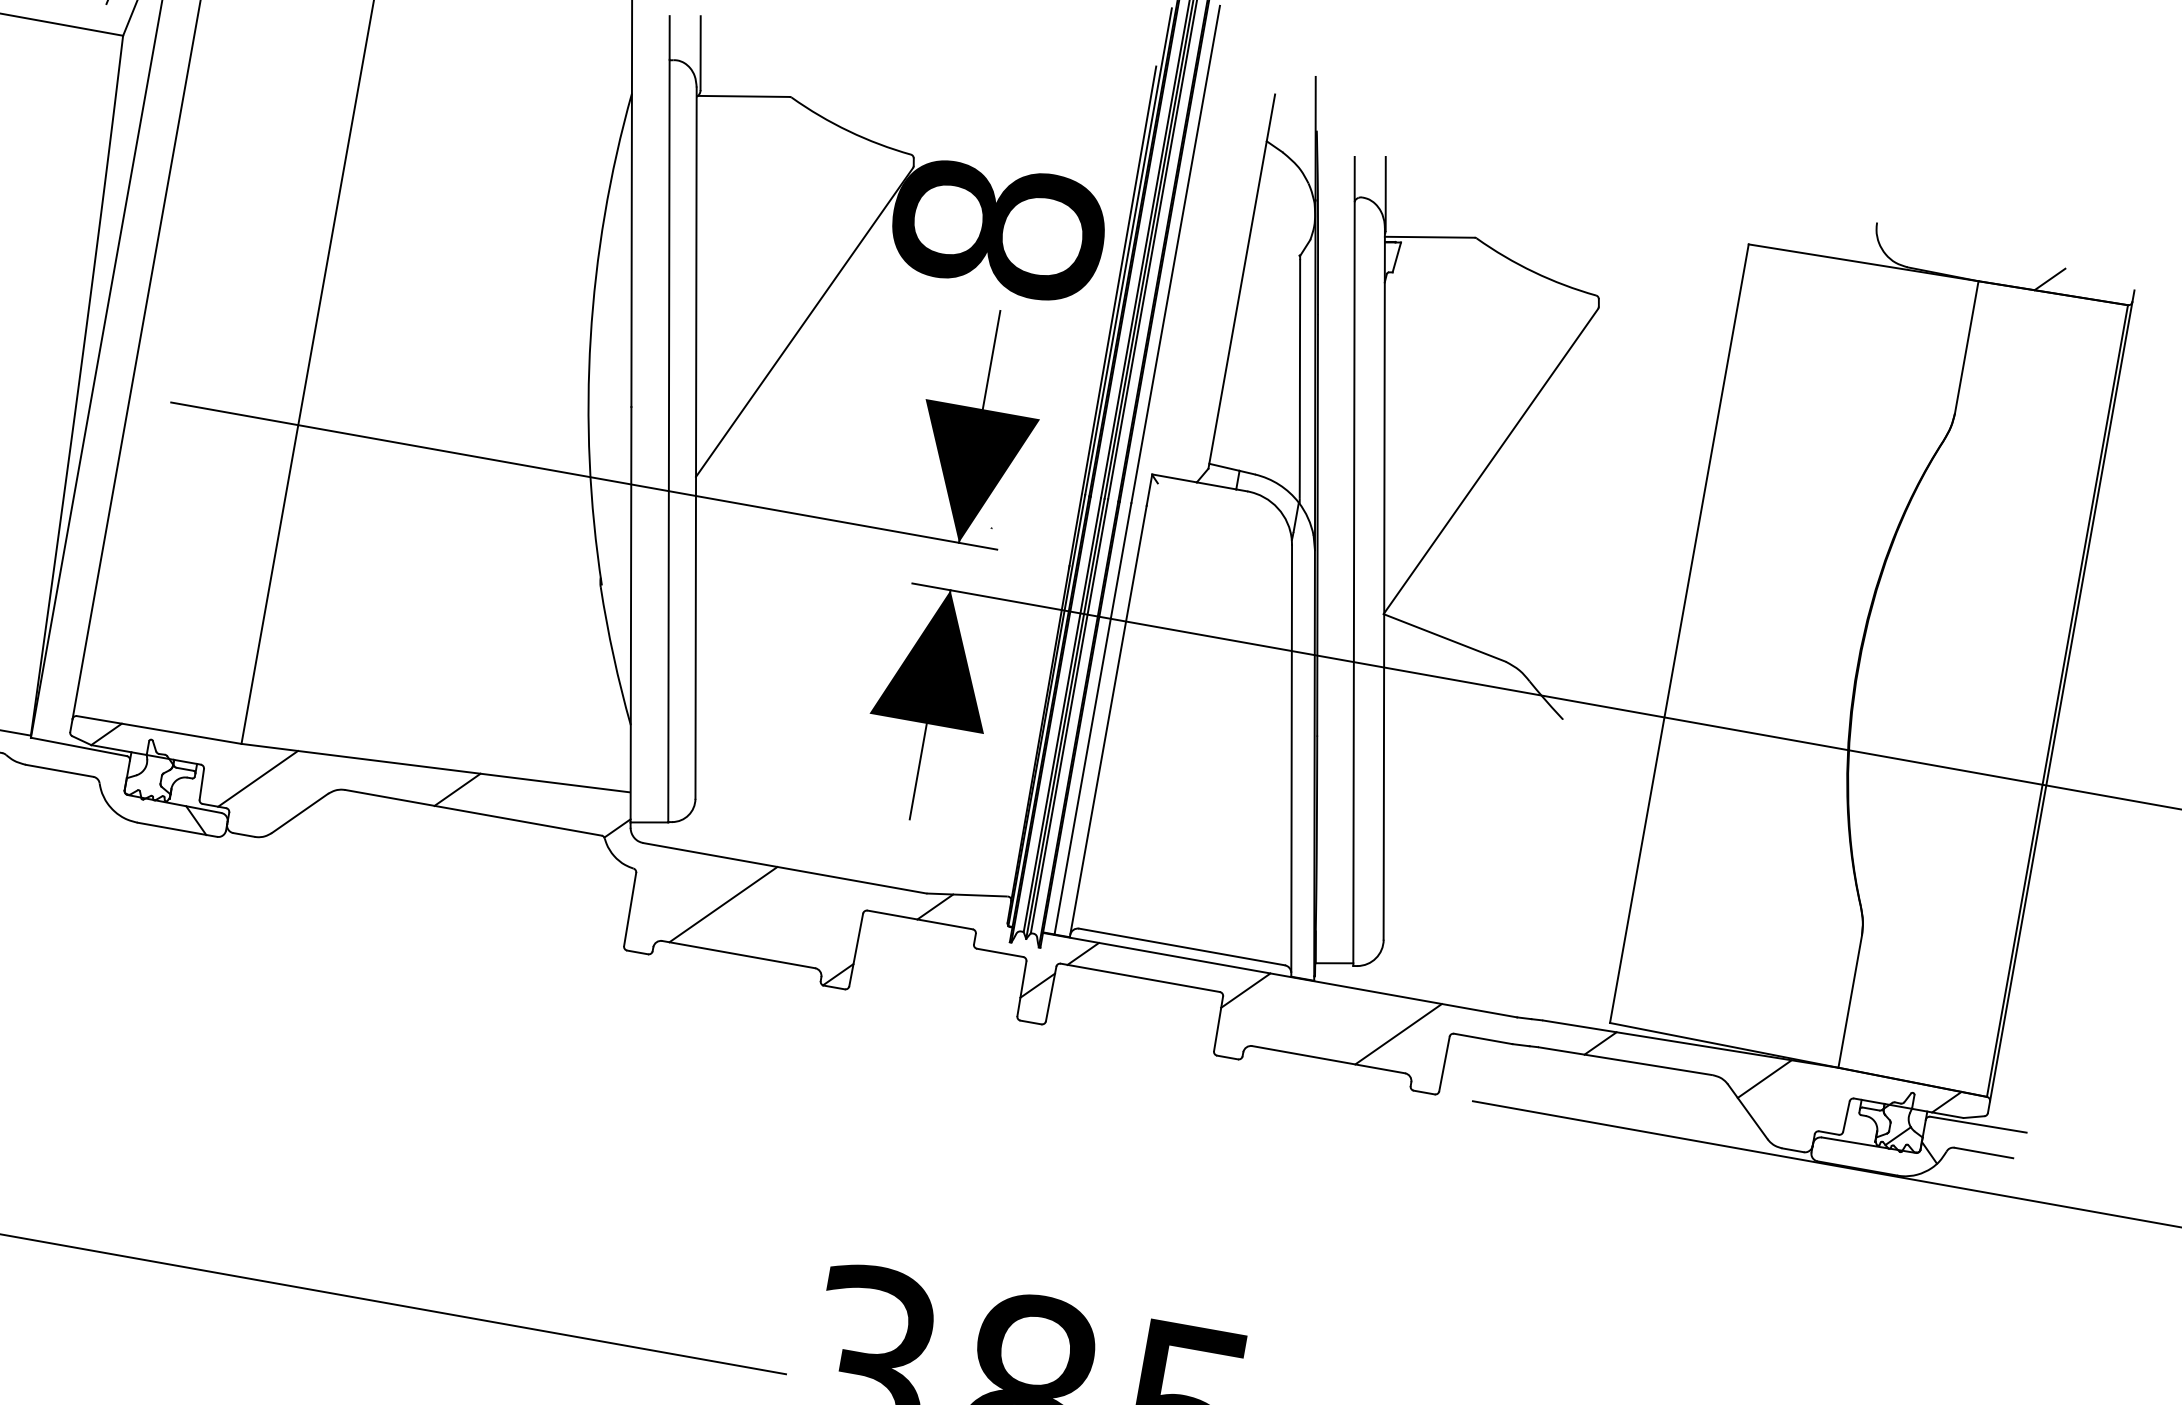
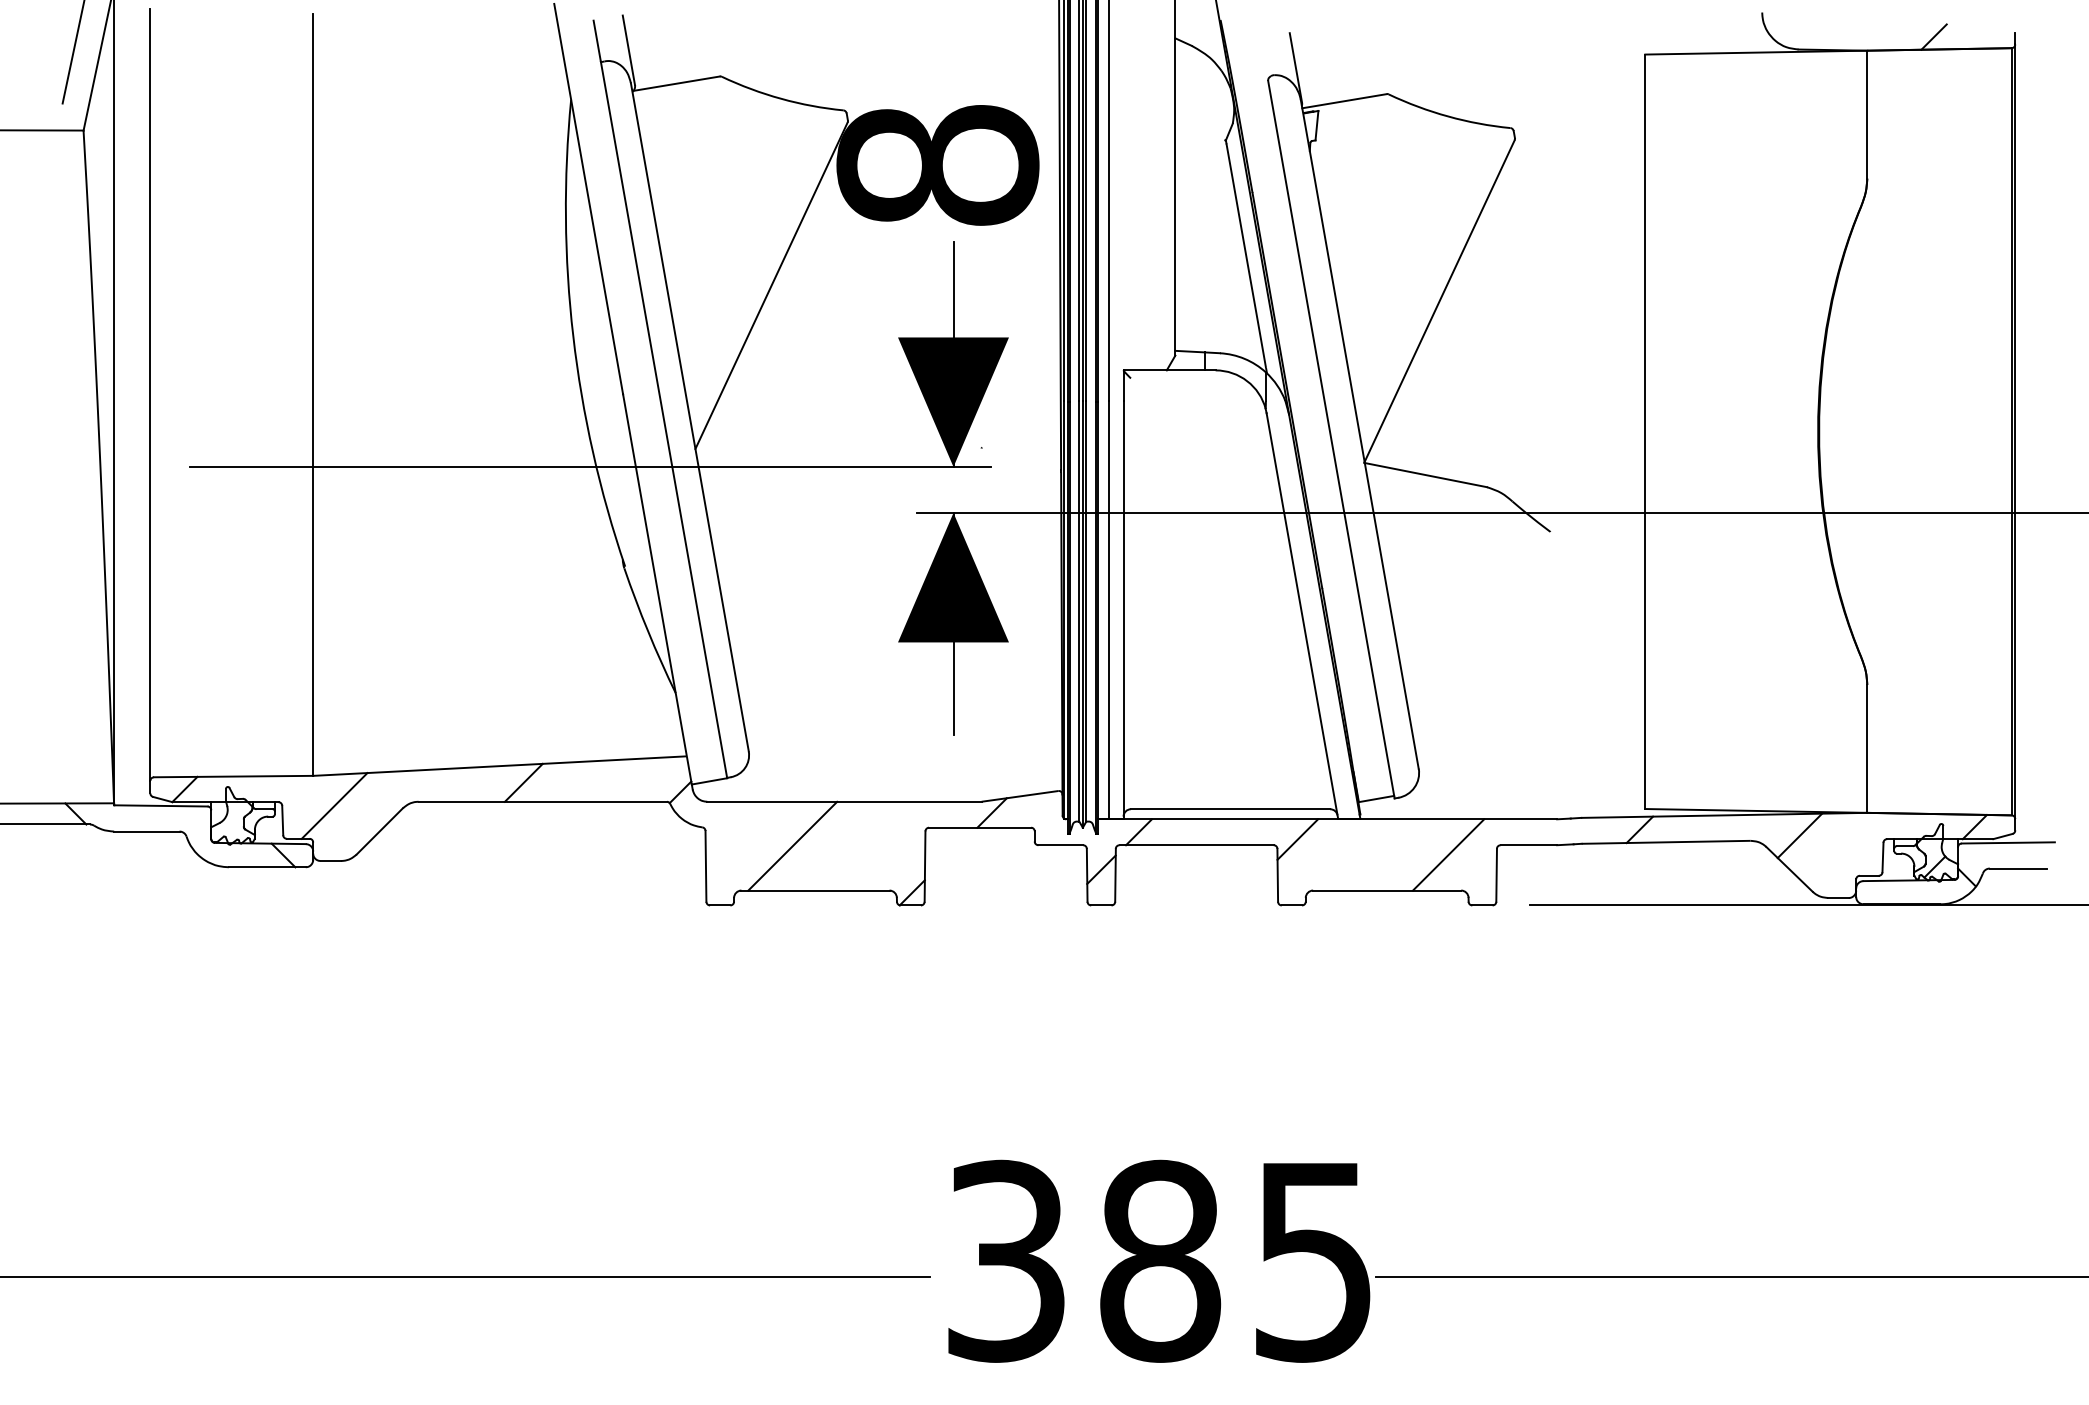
line: (1354, 178) -> (1263, 58), removed

